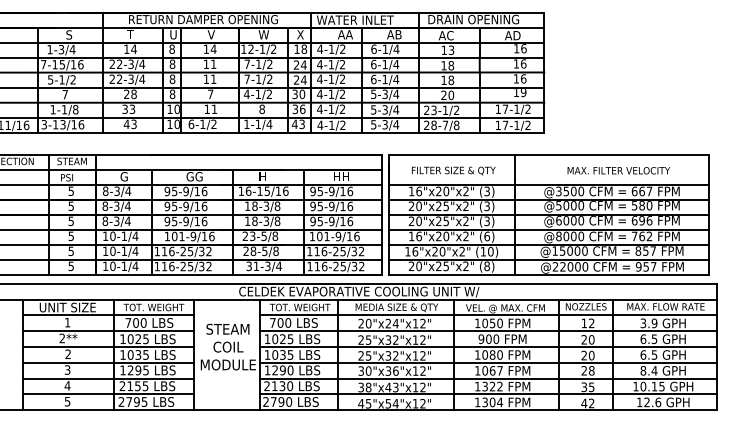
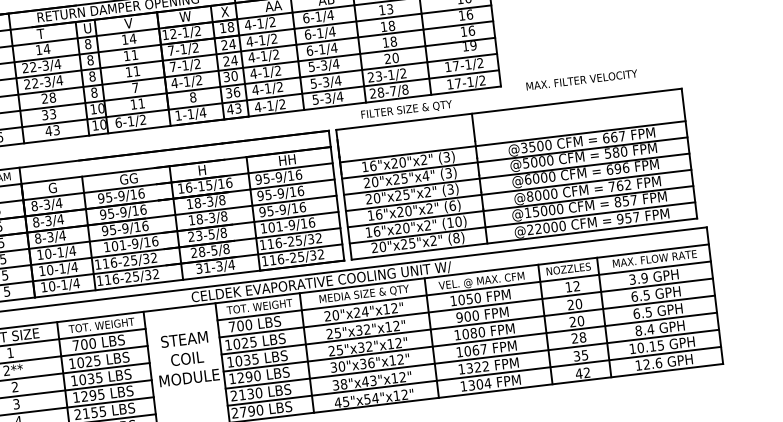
text: (453, 170) -> (406, 109), moved
text: (618, 170) -> (581, 79), moved
text: (466, 205) -> (426, 175), 20"x25"x2" -> 20"x25"x4"

